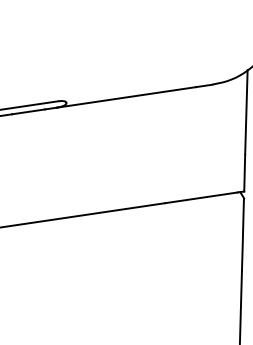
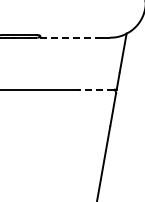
line: (126, 96) -> (68, 37), solid -> dashed
line: (199, 197) -> (95, 89), solid -> dashed

